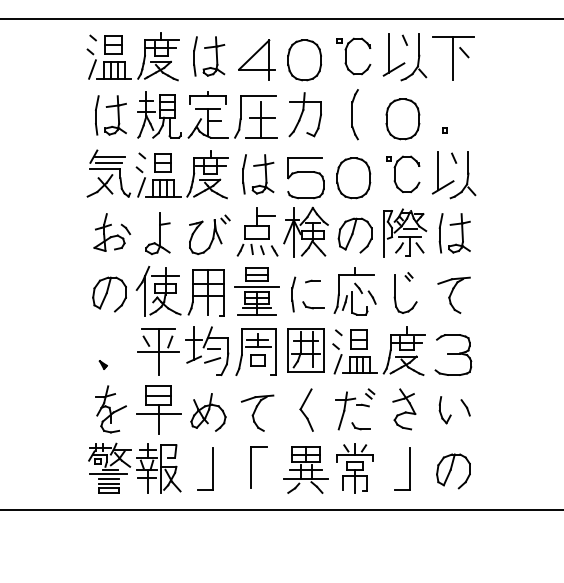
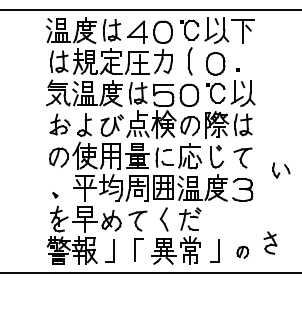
part: (404, 408) -> (270, 242), moved
part: (454, 410) -> (281, 170), moved
part: (453, 471) -> (242, 252), size x0.6

